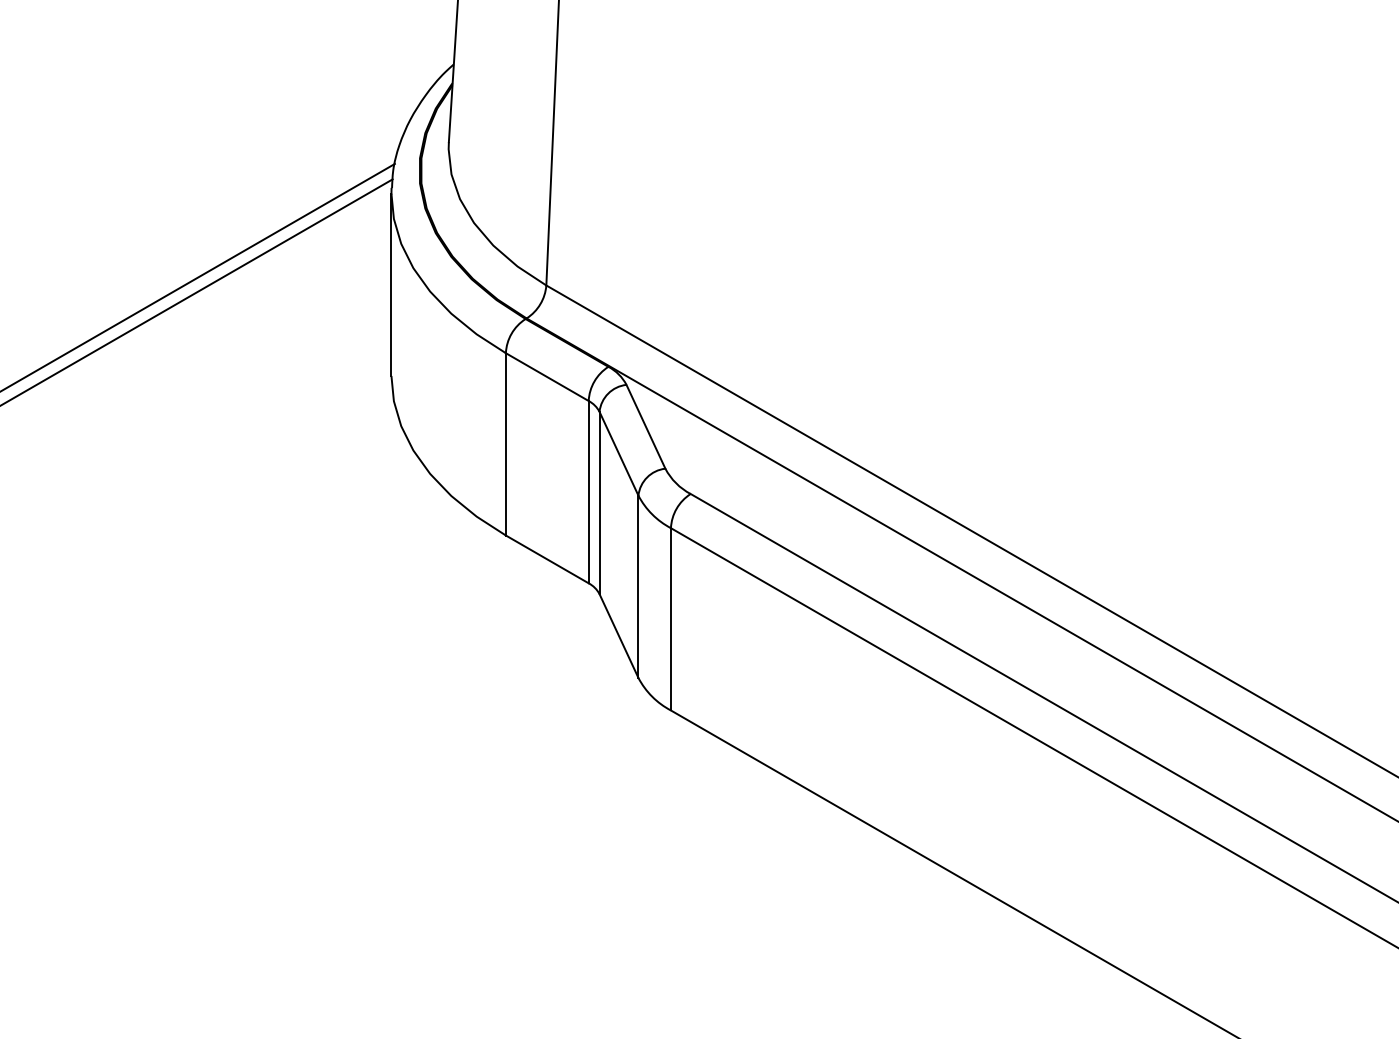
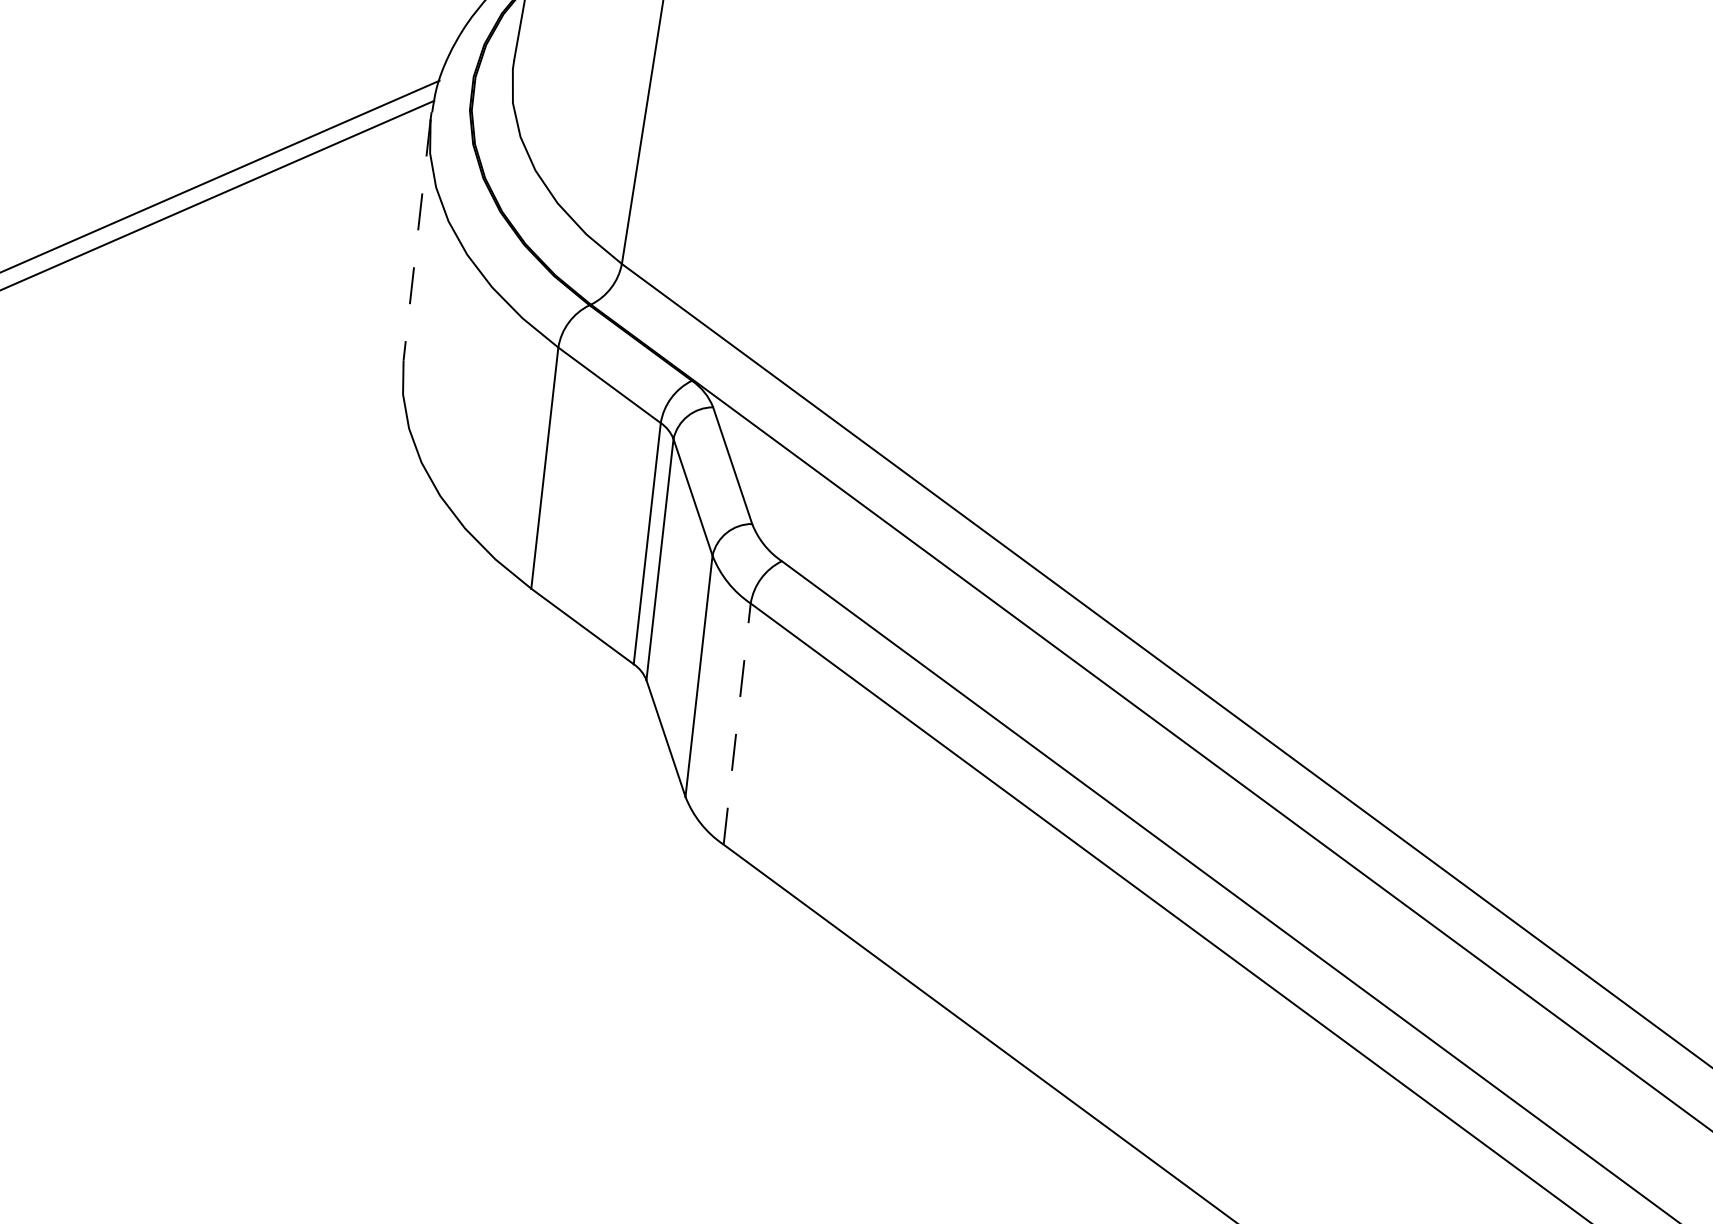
line: (391, 285) -> (417, 241), solid -> dashed
line: (670, 618) -> (736, 722), solid -> dashed

